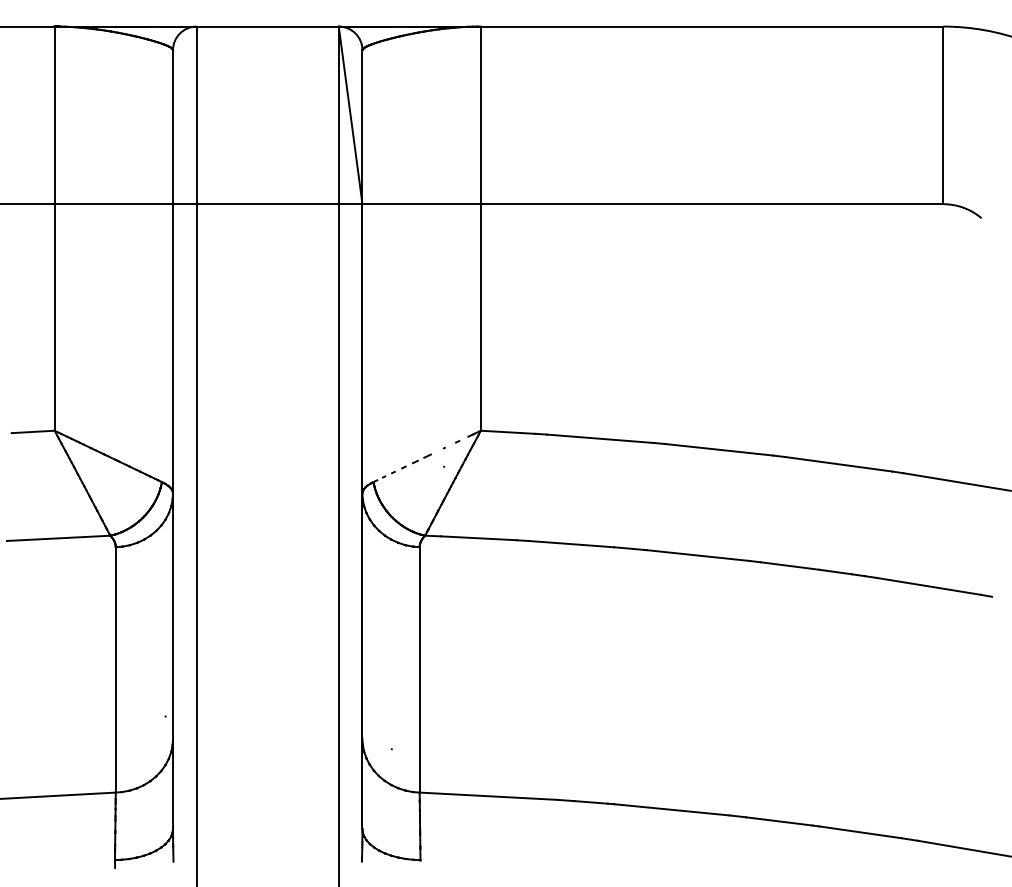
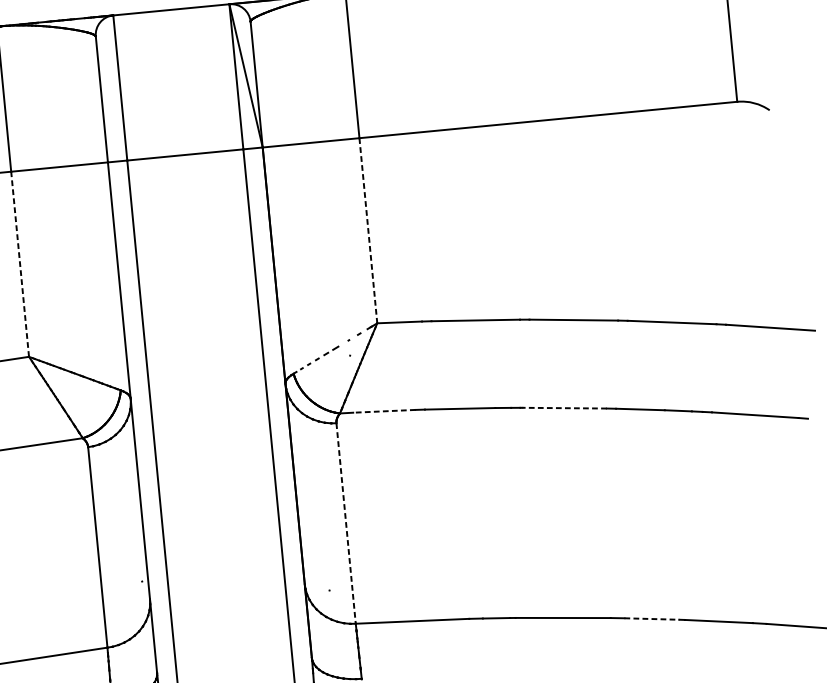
line: (54, 316) -> (19, 263), solid -> dashed
line: (480, 317) -> (368, 230), solid -> dashed
line: (478, 538) -> (383, 411), solid -> dashed
line: (697, 555) -> (564, 408), solid -> dashed
line: (419, 669) -> (345, 523), solid -> dashed
line: (779, 821) -> (652, 619), solid -> dashed

